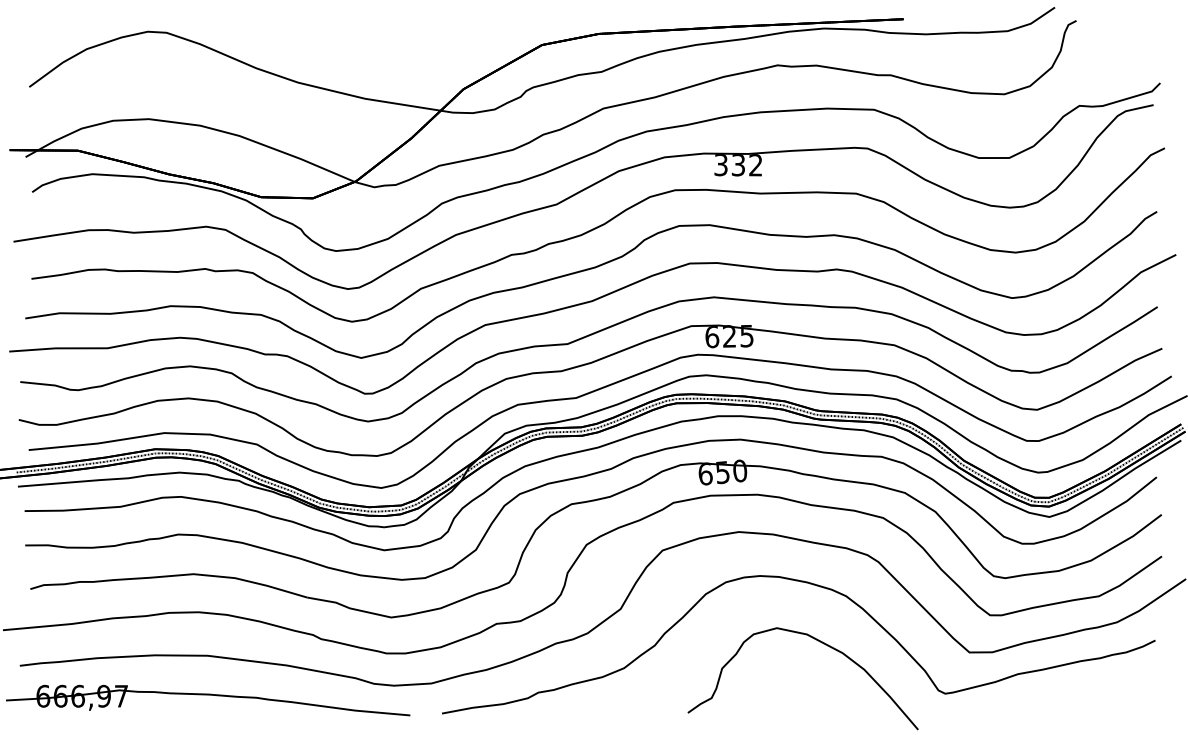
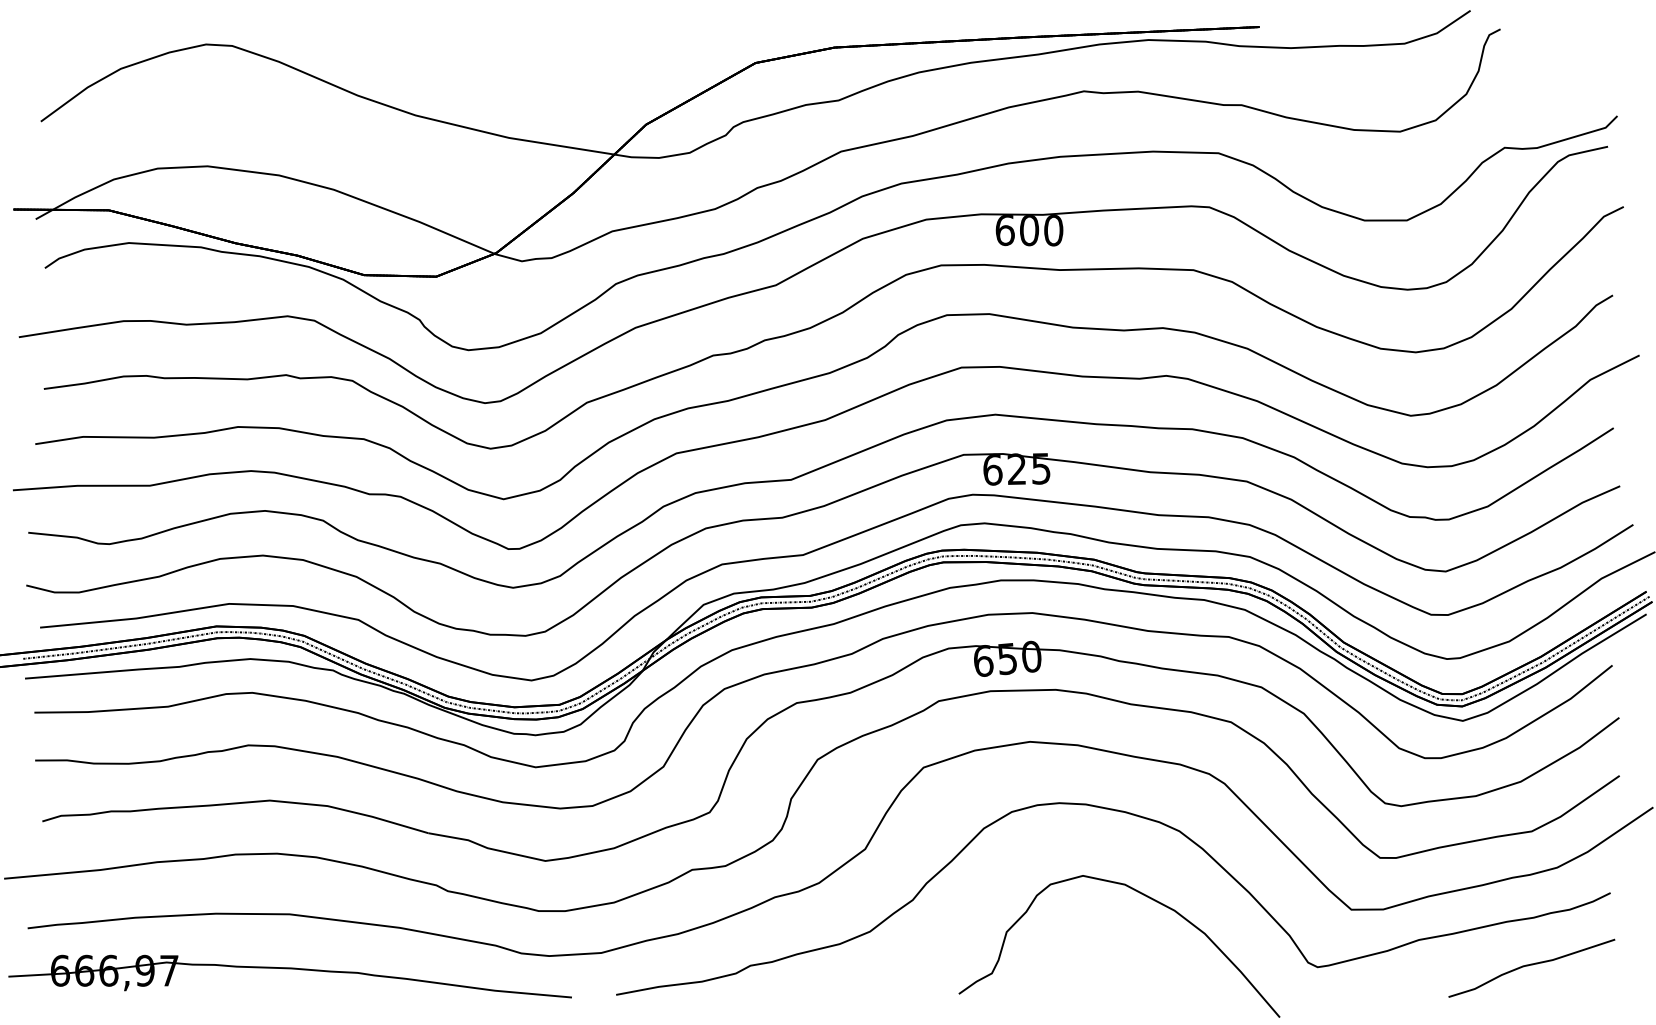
text: (738, 165) -> (1029, 230), 332 -> 600
curve: (1098, 692) -> (1531, 965), added

